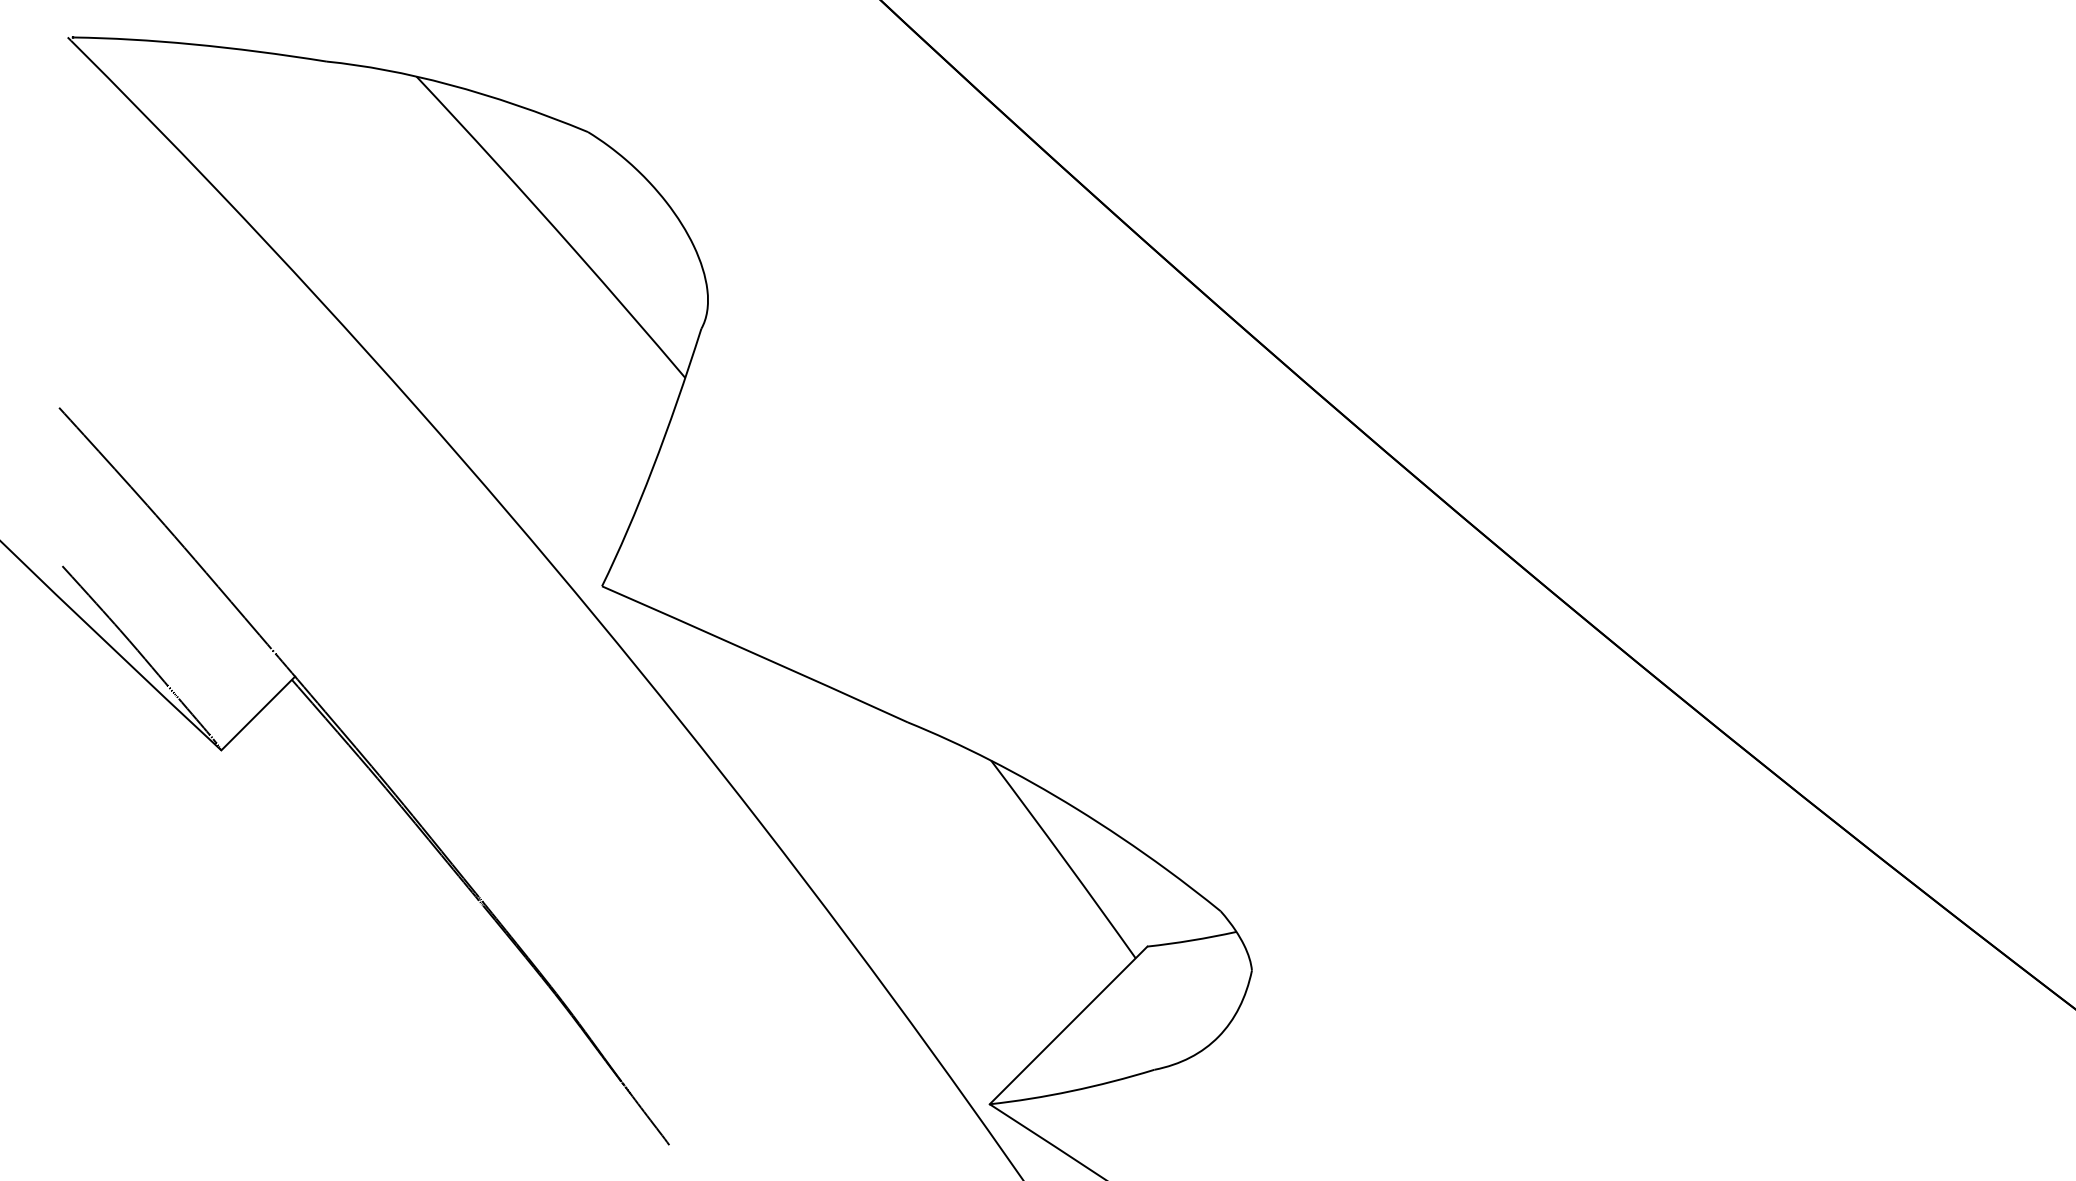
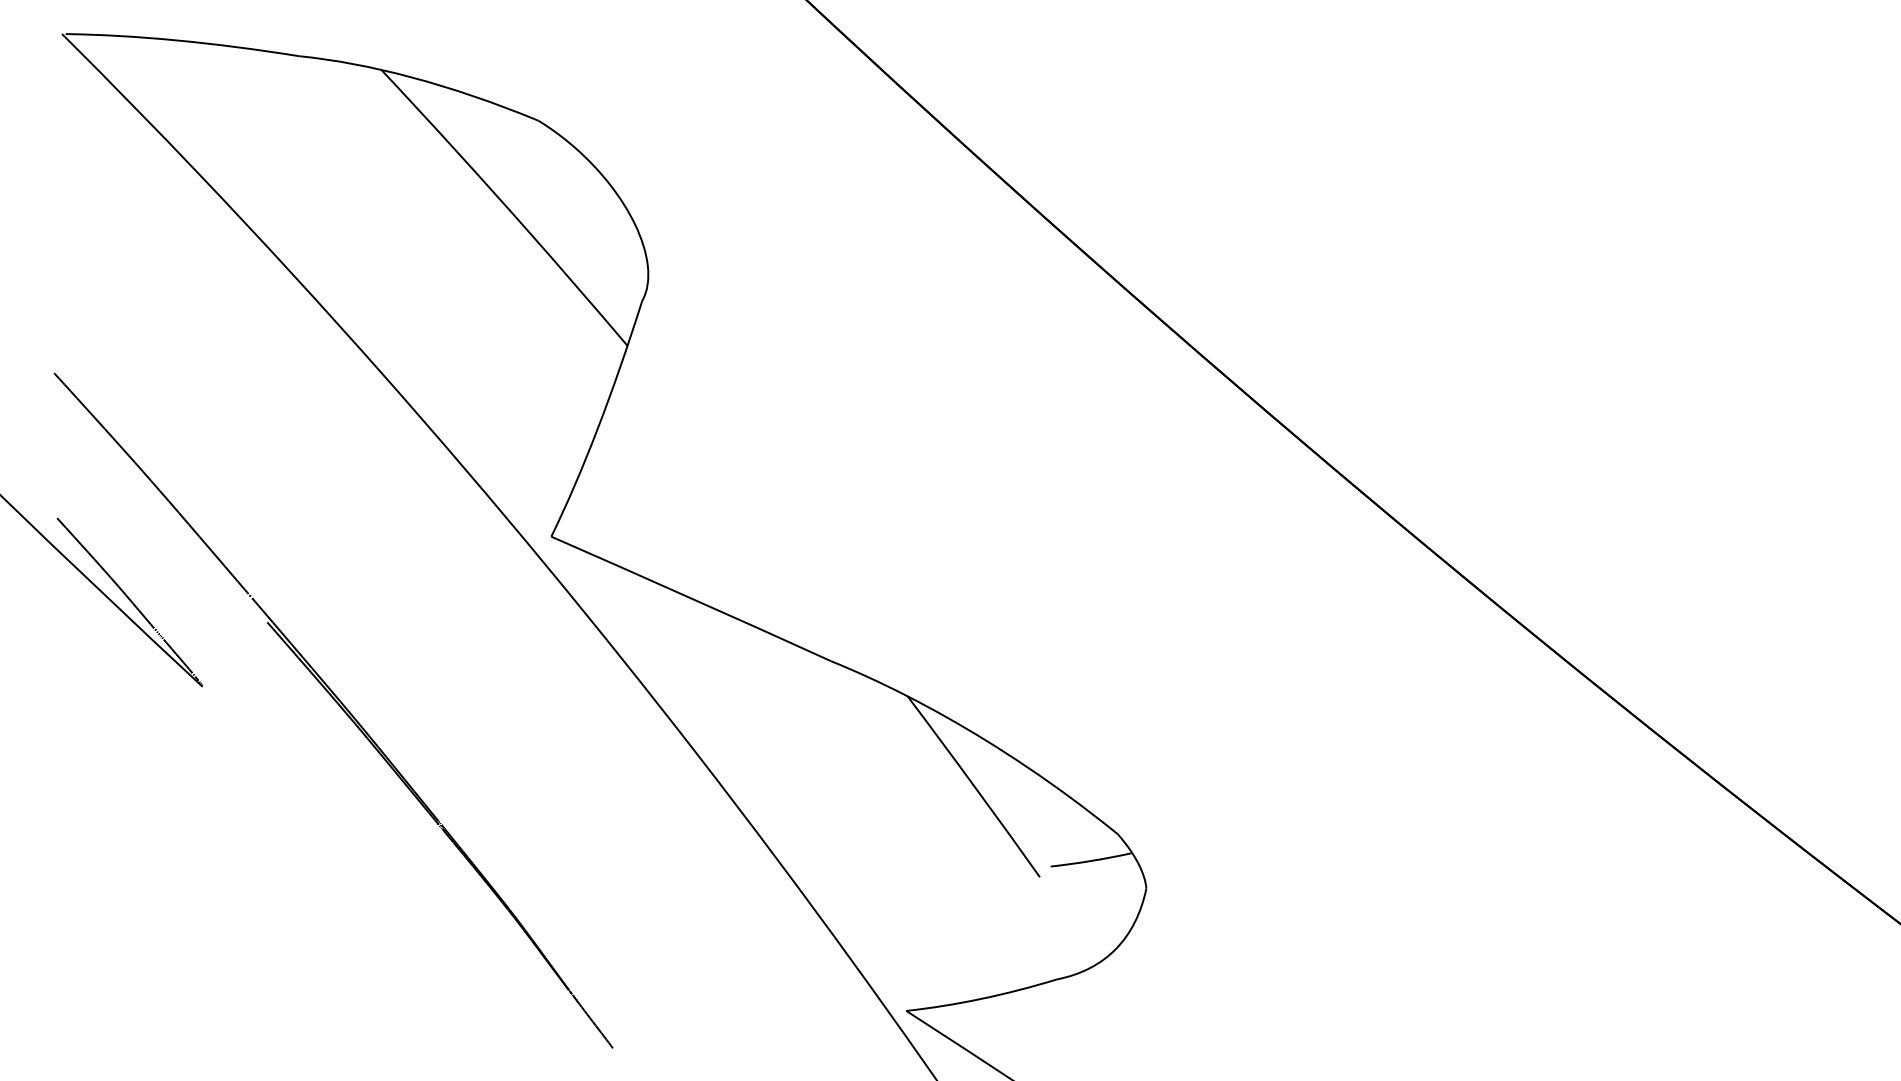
line: (258, 712) -> (236, 652), removed
line: (1068, 1025) -> (978, 938), removed

